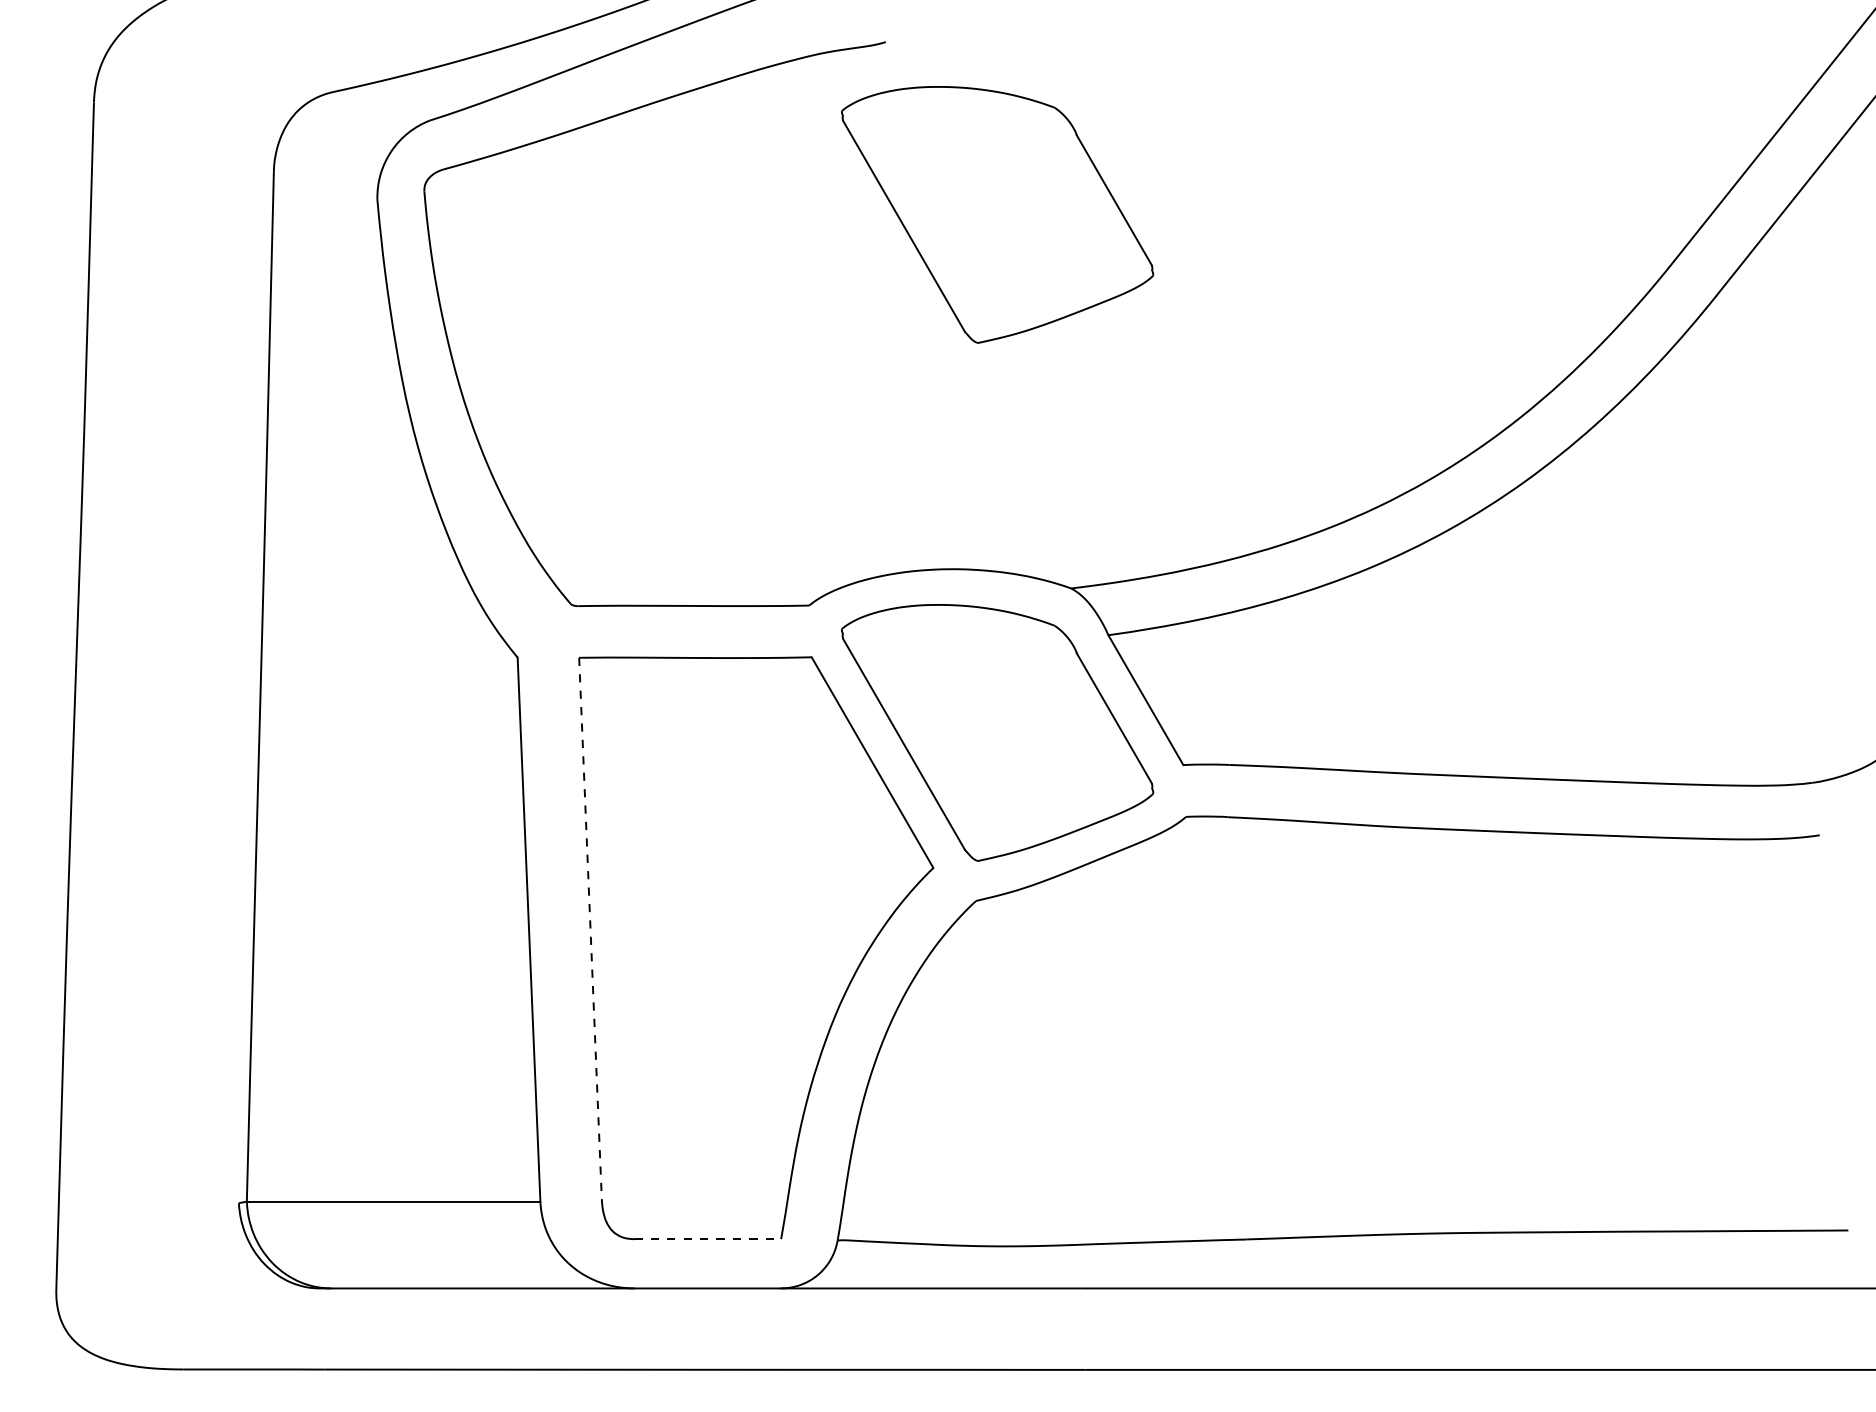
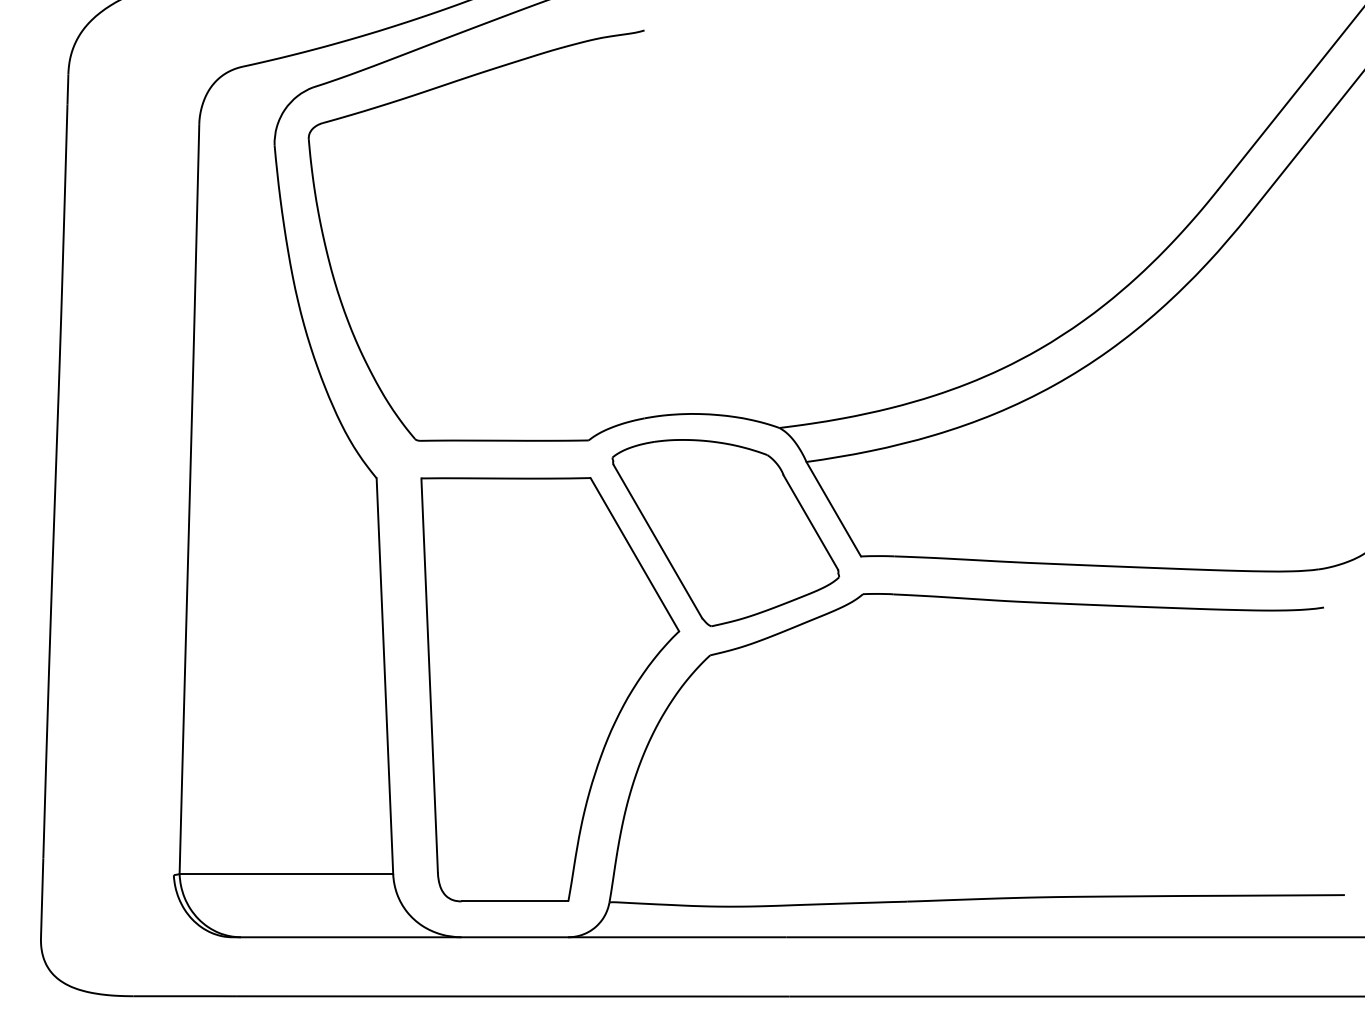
part: (997, 214) -> (725, 155), removed
line: (590, 928) -> (429, 675), dashed -> solid
line: (708, 1239) -> (515, 901), dashed -> solid

